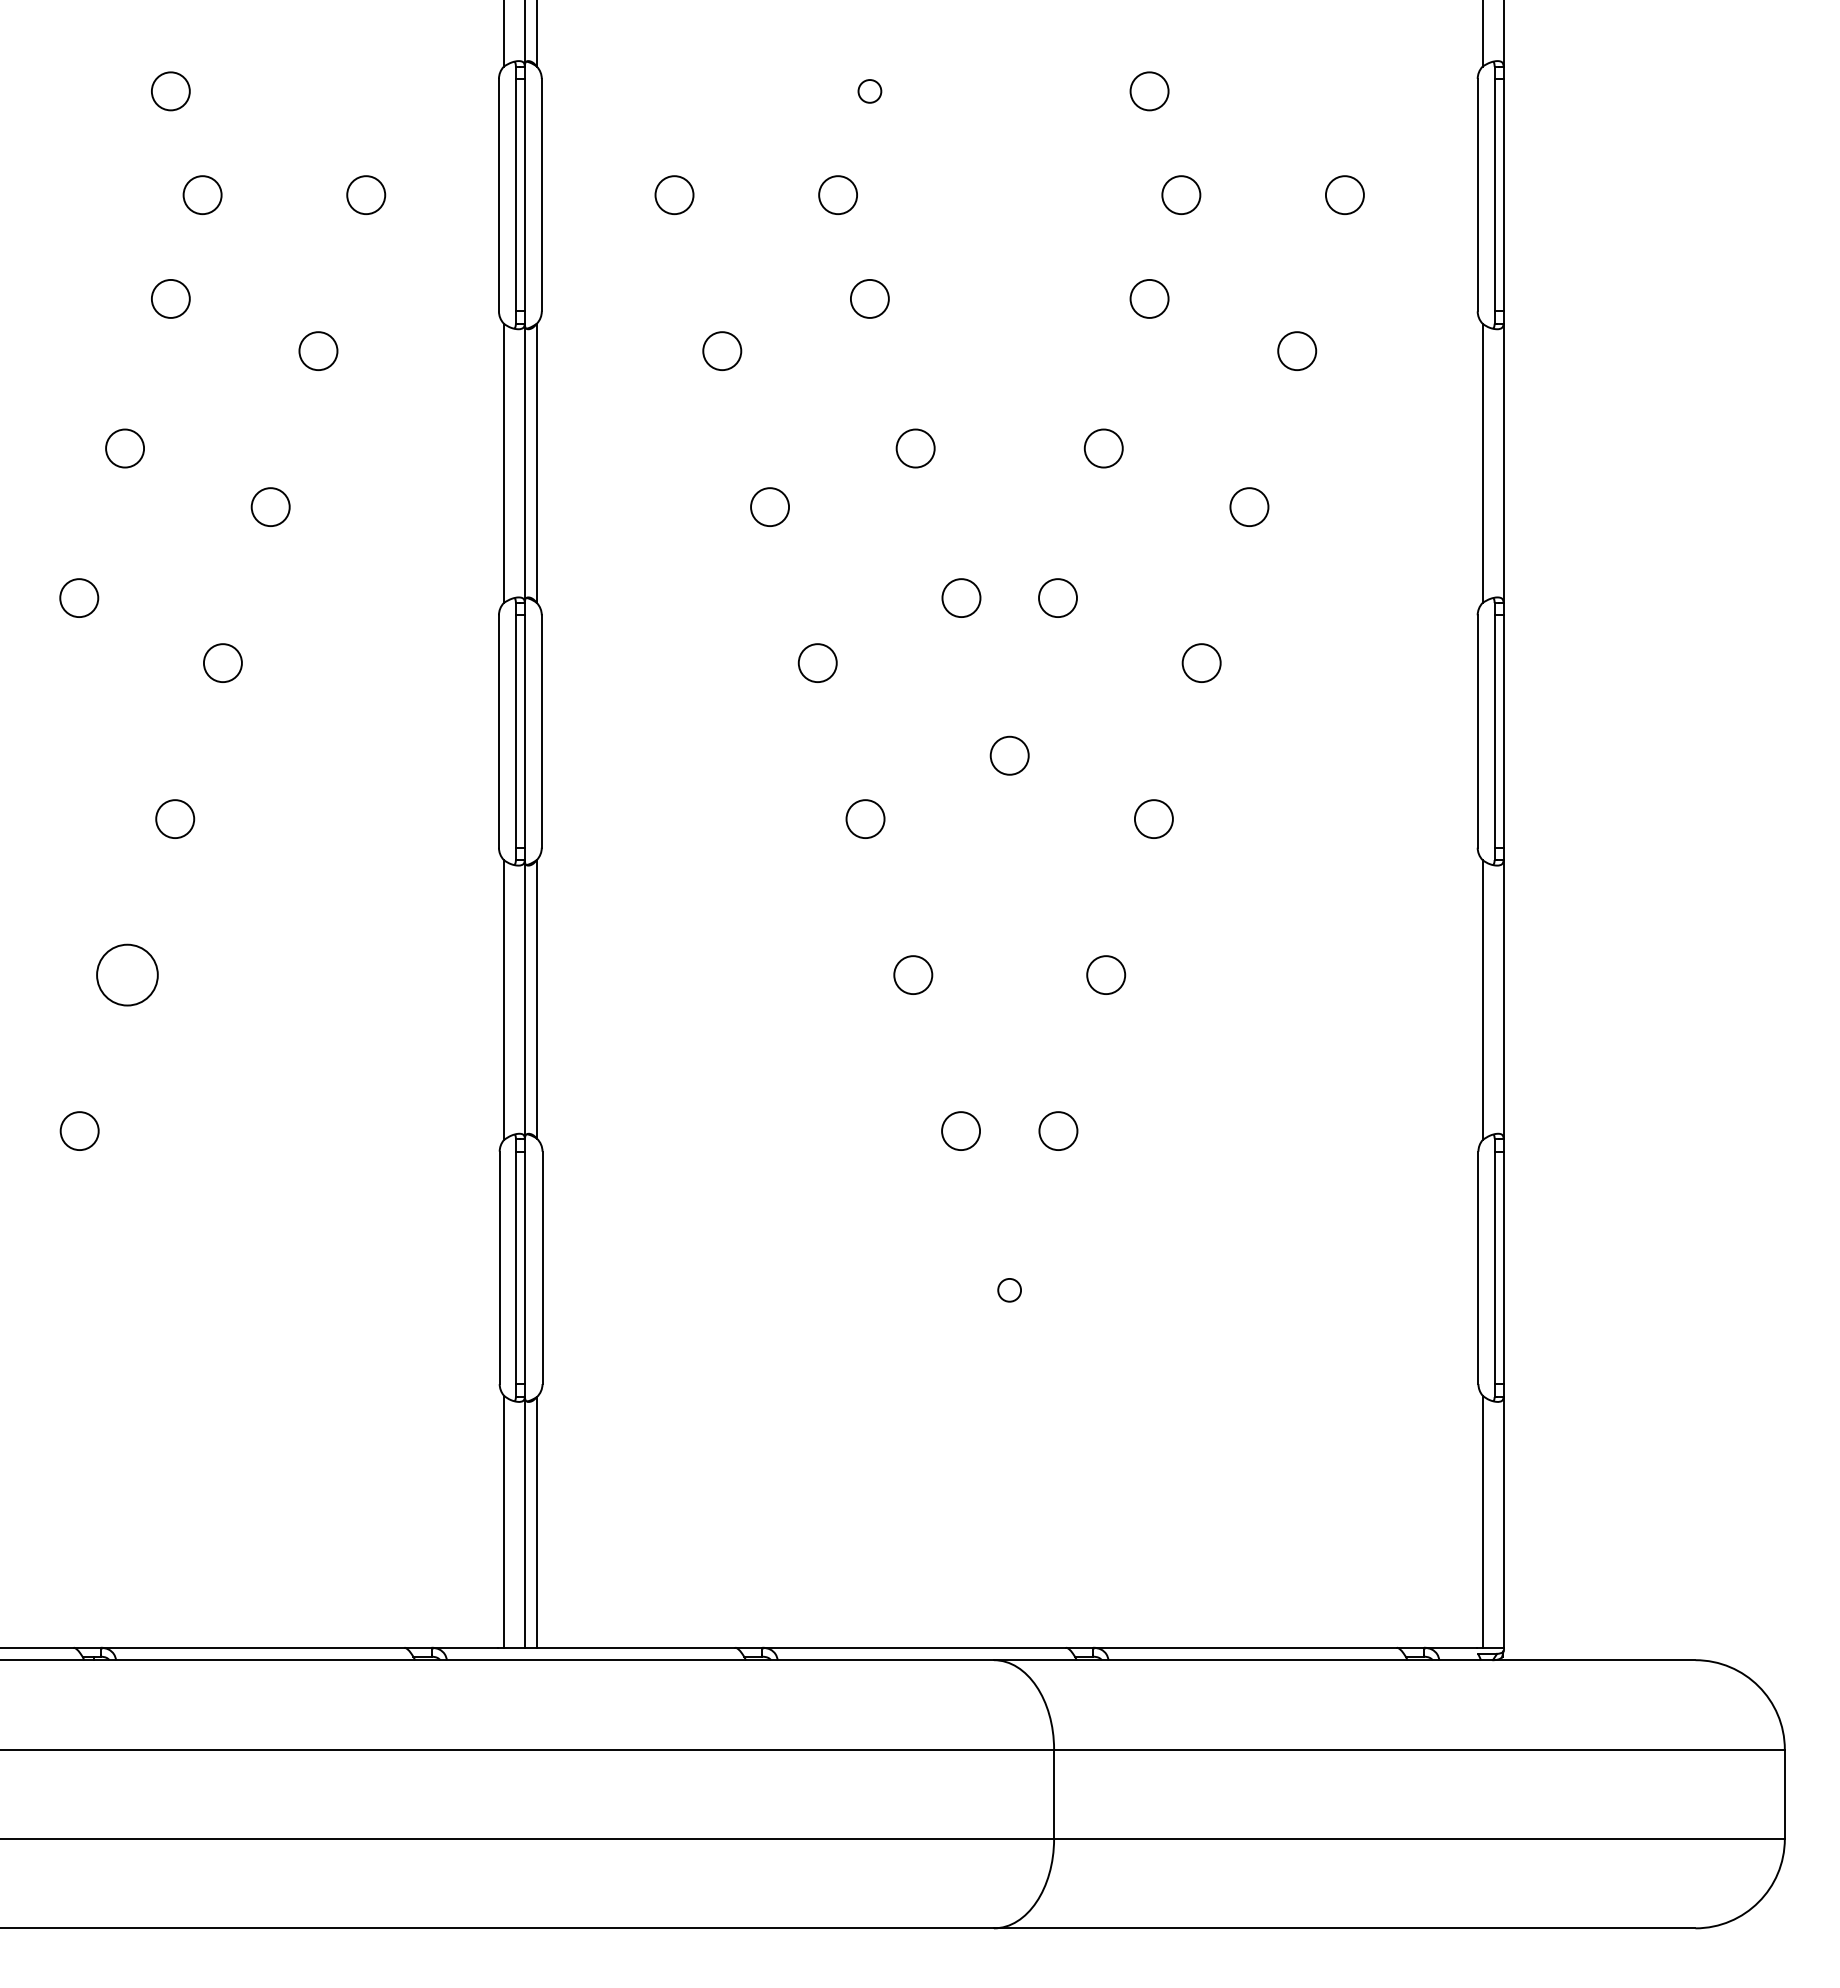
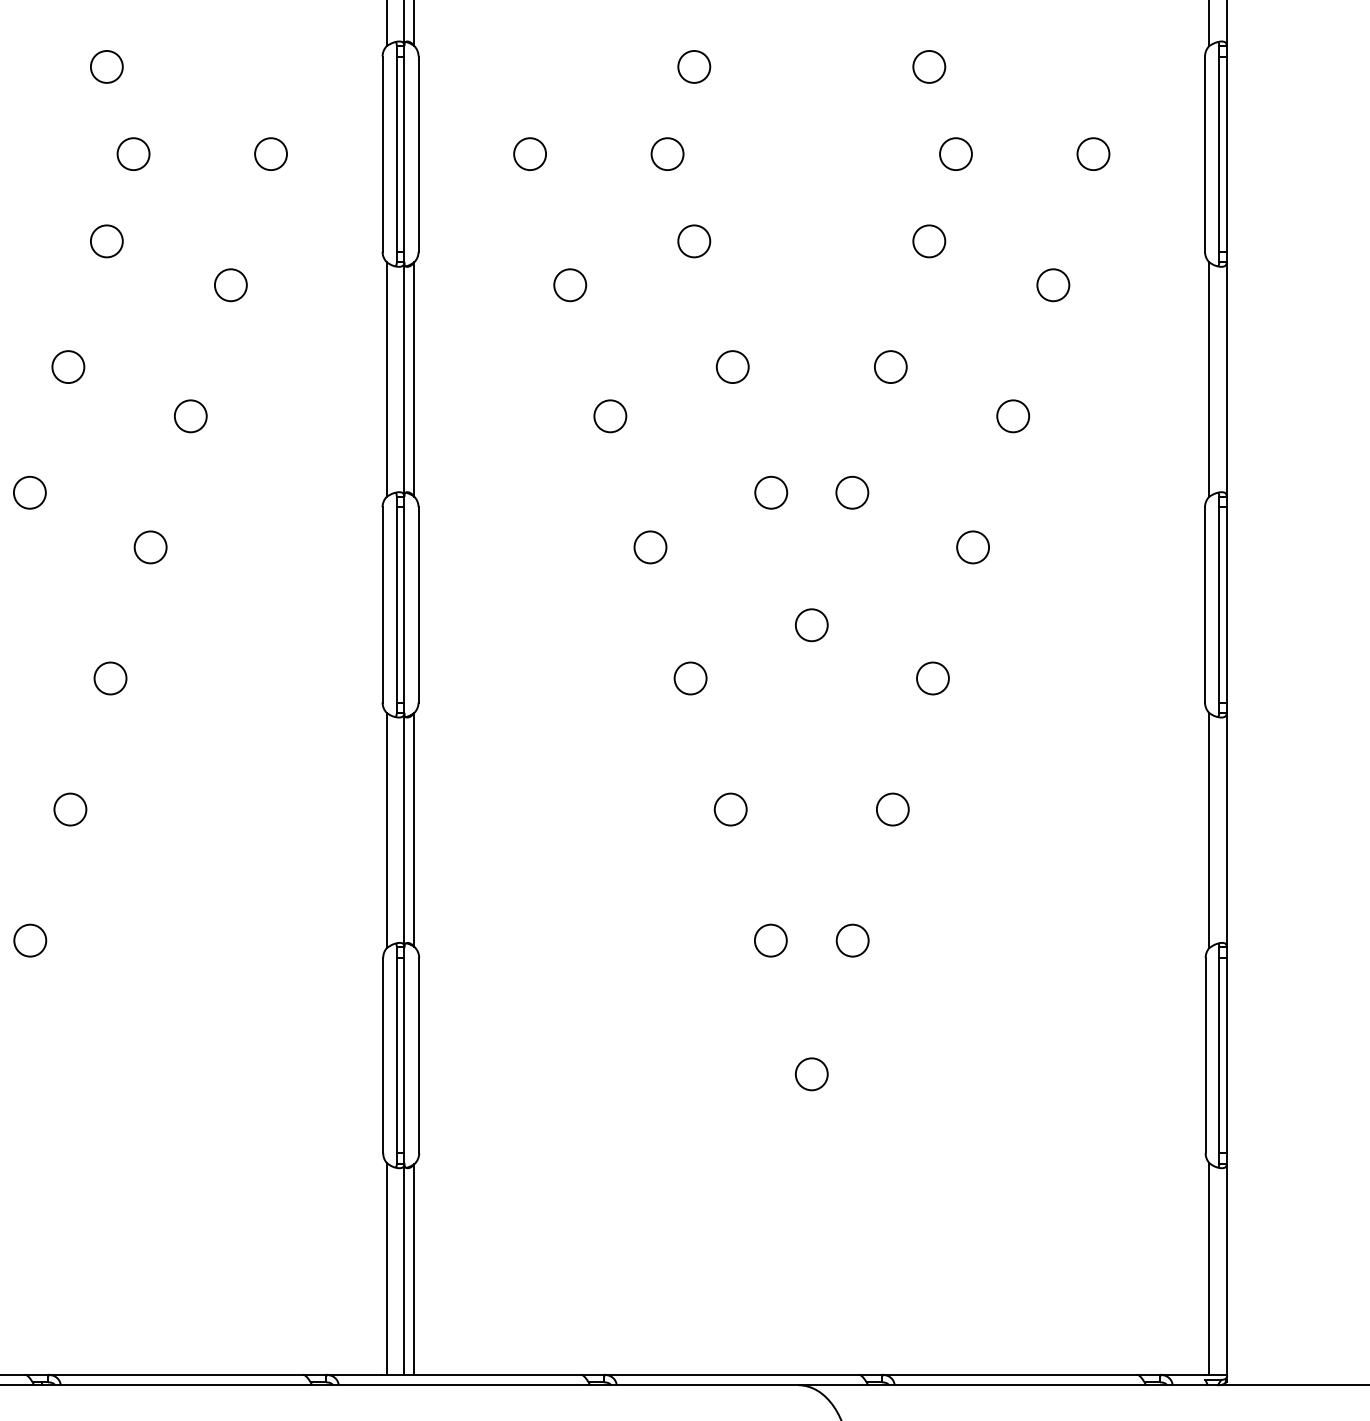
circle: (869, 91) -> (693, 67), size x1.67
circle: (127, 975) -> (70, 809), size x0.62
circle: (1009, 1290) -> (811, 1074), size x1.67

